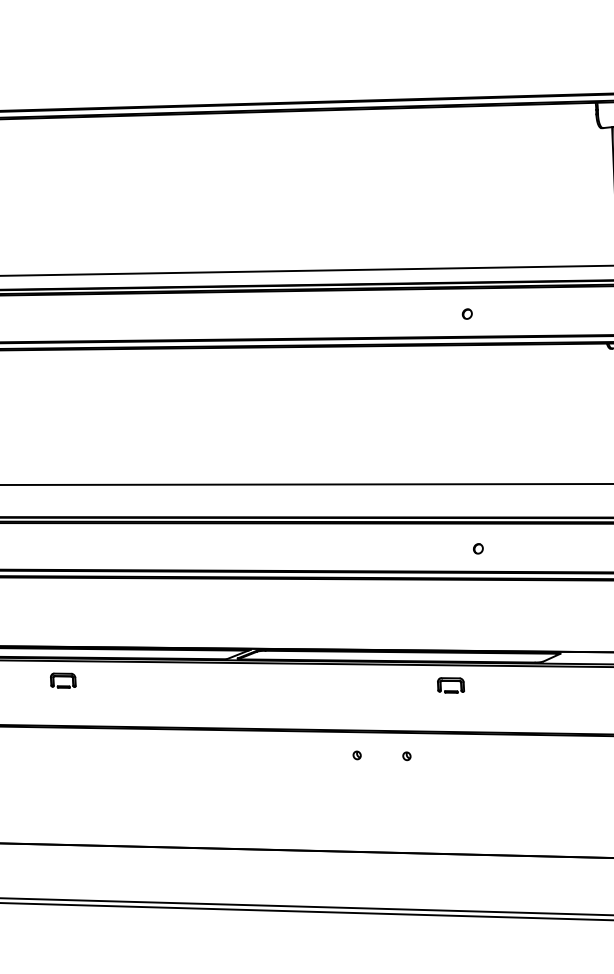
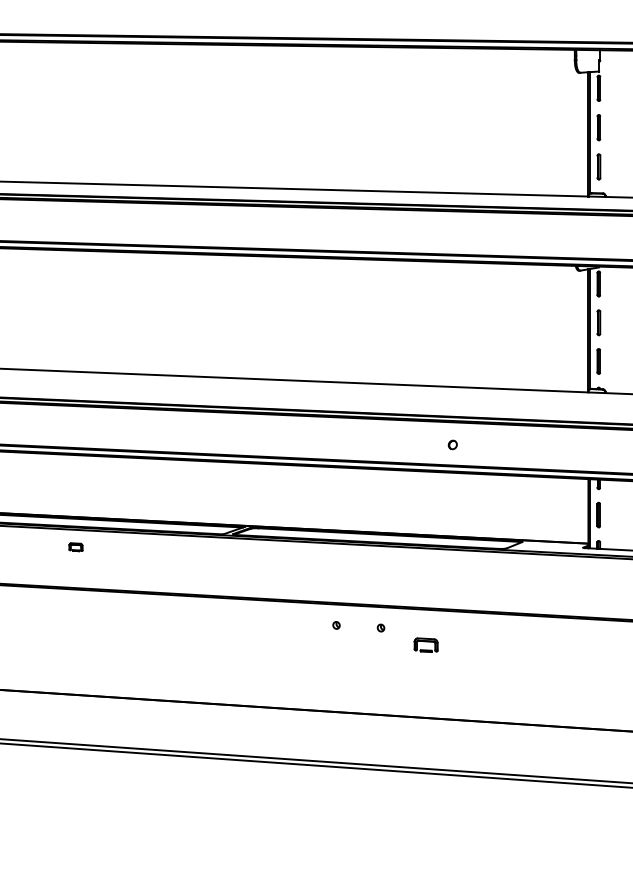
part: (467, 314) -> (451, 234), removed
part: (62, 679) -> (75, 546), size x0.6
part: (450, 684) -> (425, 644), moved

